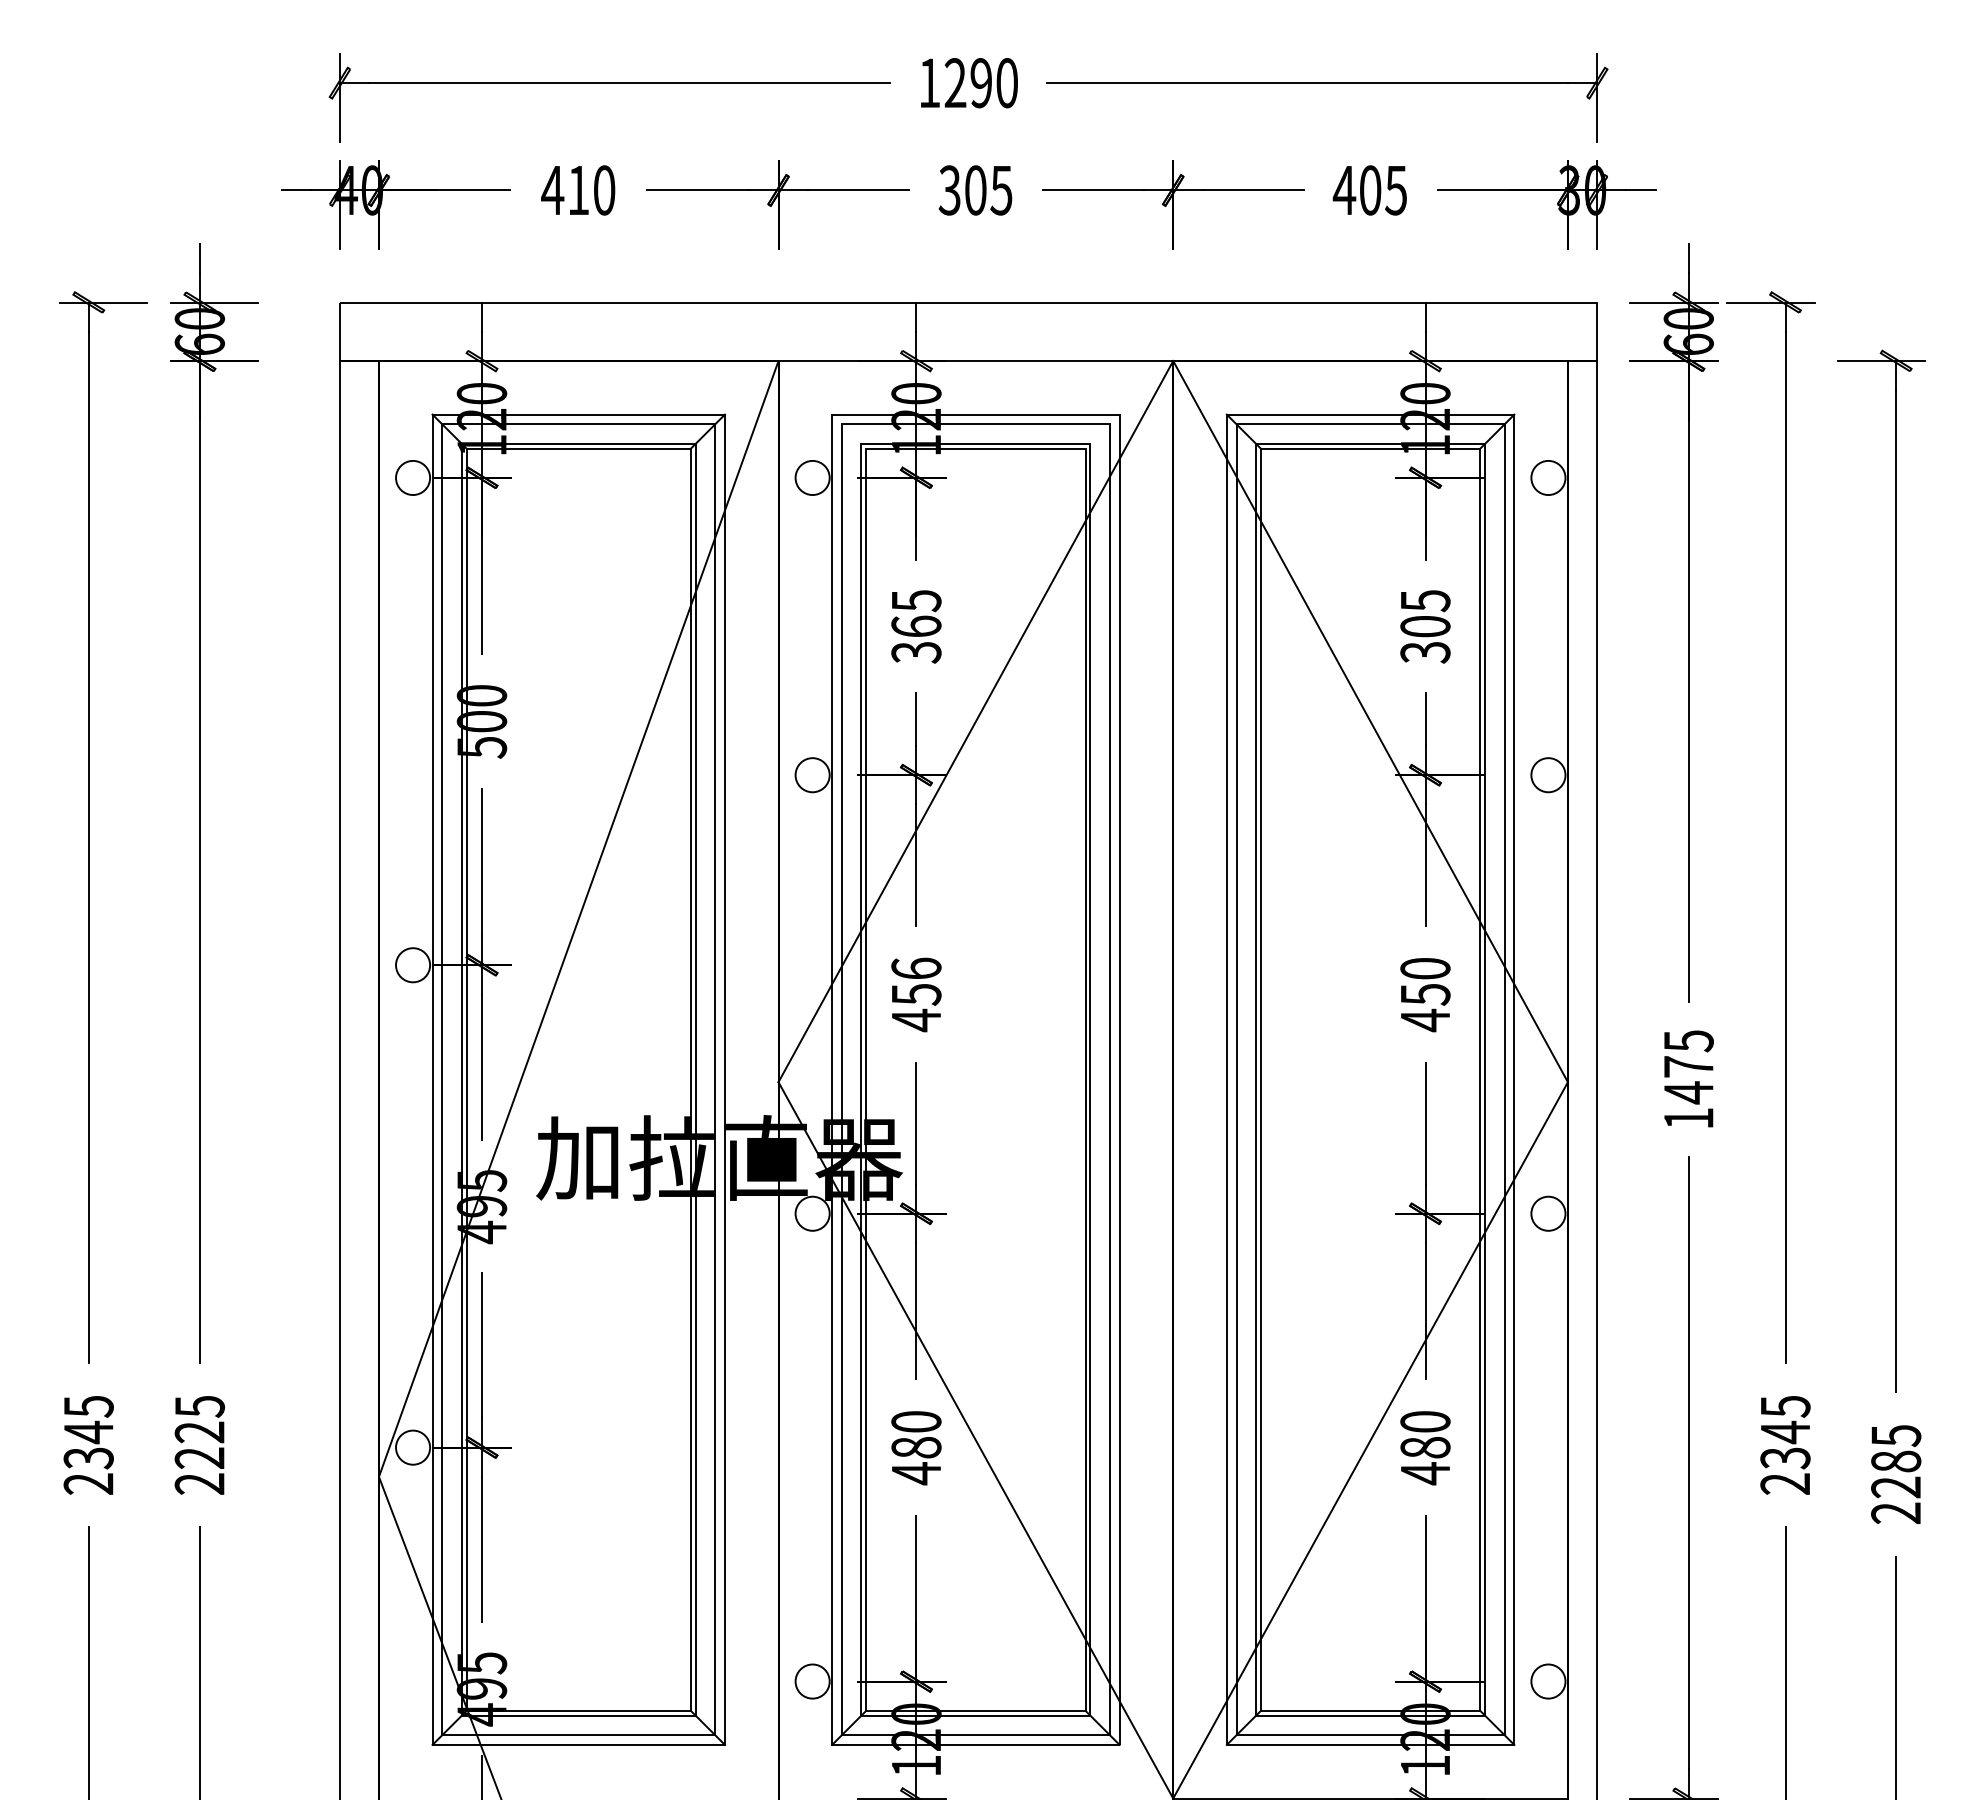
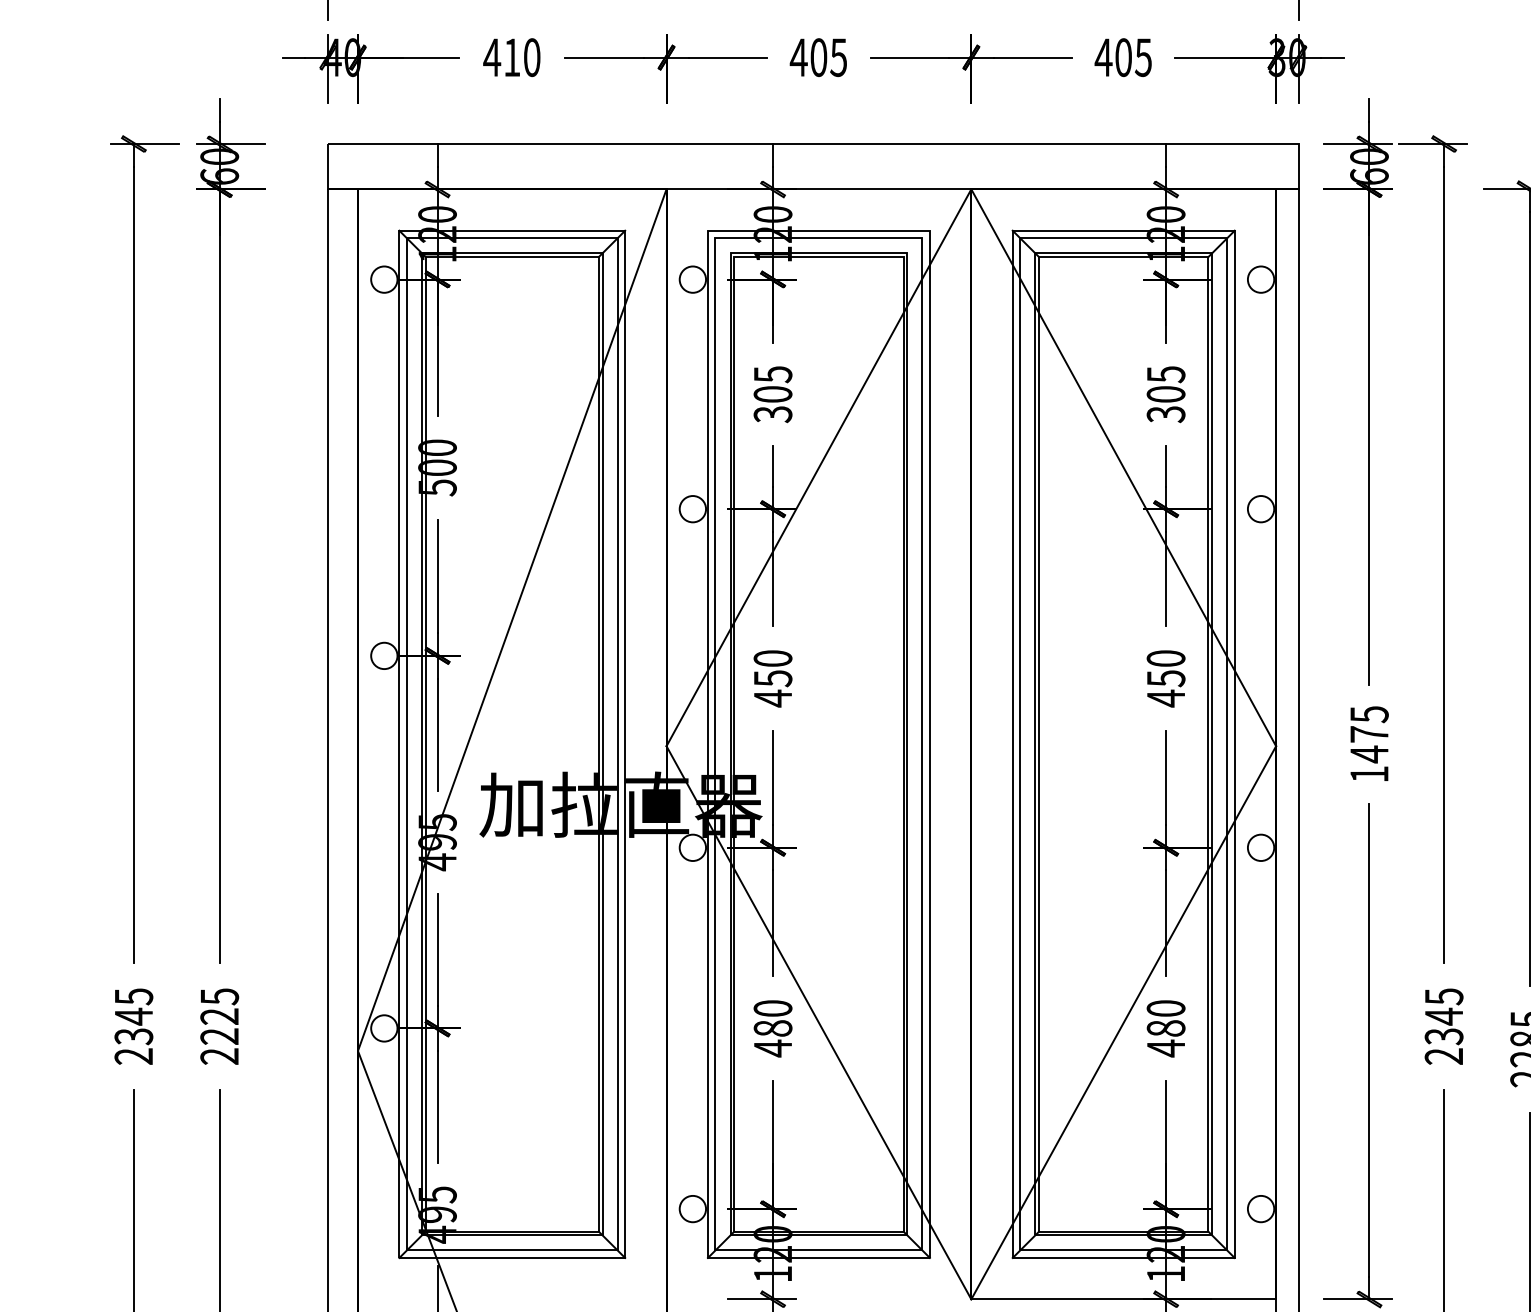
text: (949, 190) -> (798, 57), 305 -> 405
text: (916, 626) -> (773, 394), 365 -> 305
text: (916, 968) -> (773, 658), 456 -> 450

